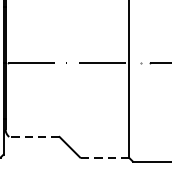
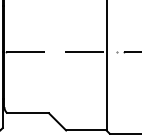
line: (34, 137) -> (28, 113), dashed -> solid
line: (104, 157) -> (86, 130), dashed -> solid

